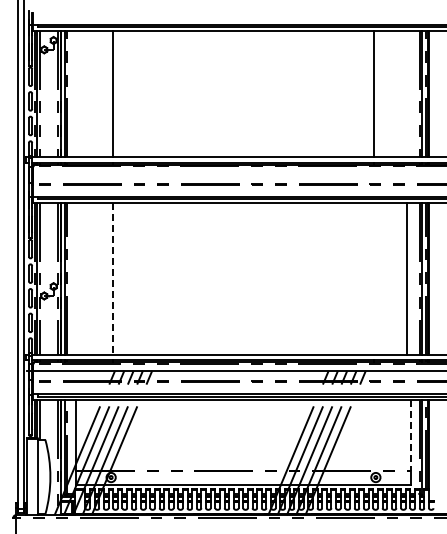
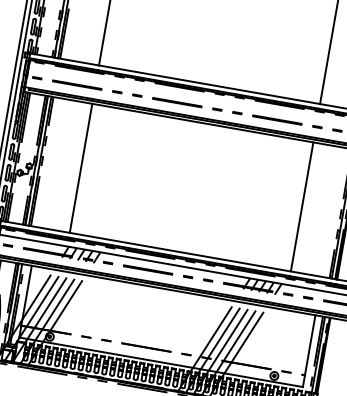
line: (406, 278) -> (301, 206), moved
line: (113, 279) -> (81, 169), dashed -> solid
line: (410, 435) -> (309, 345), dashed -> solid

